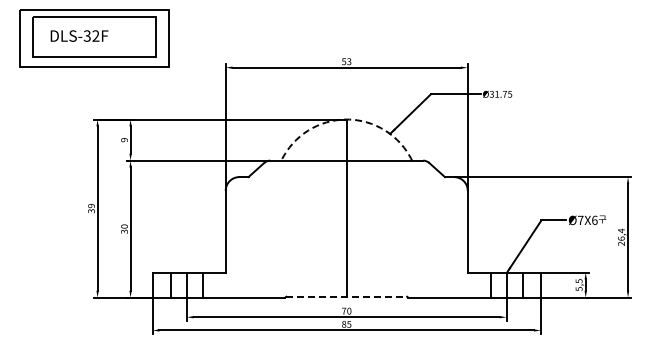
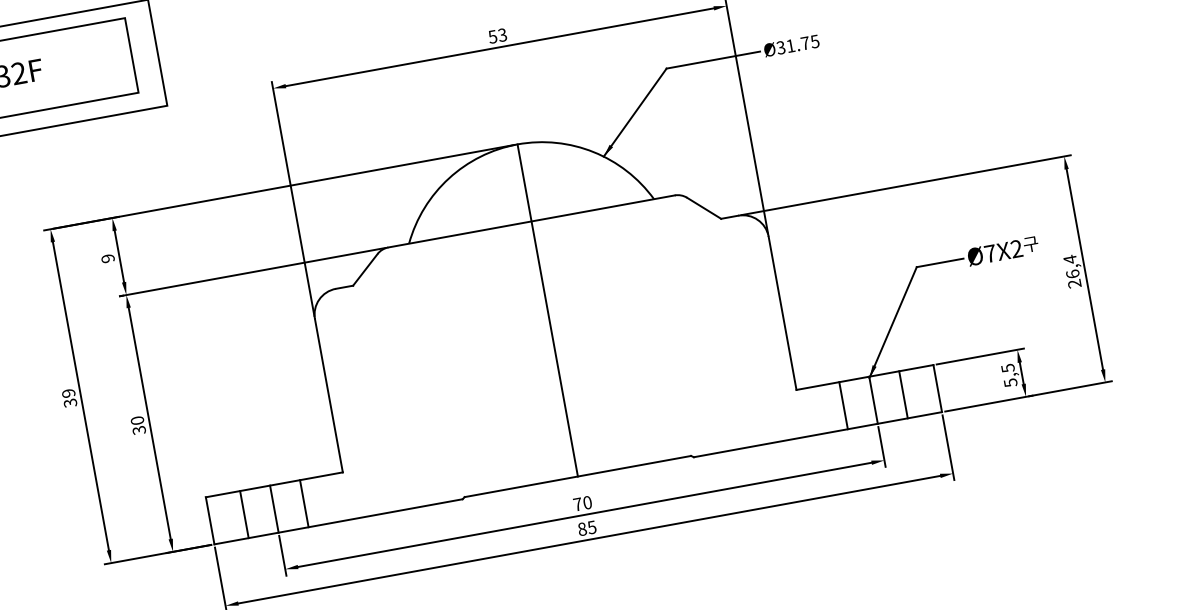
arc: (346, 119) -> (517, 144), dashed -> solid
text: (594, 220) -> (1016, 249), Ø7X6 -> Ø7X2
line: (347, 296) -> (579, 475), dashed -> solid

